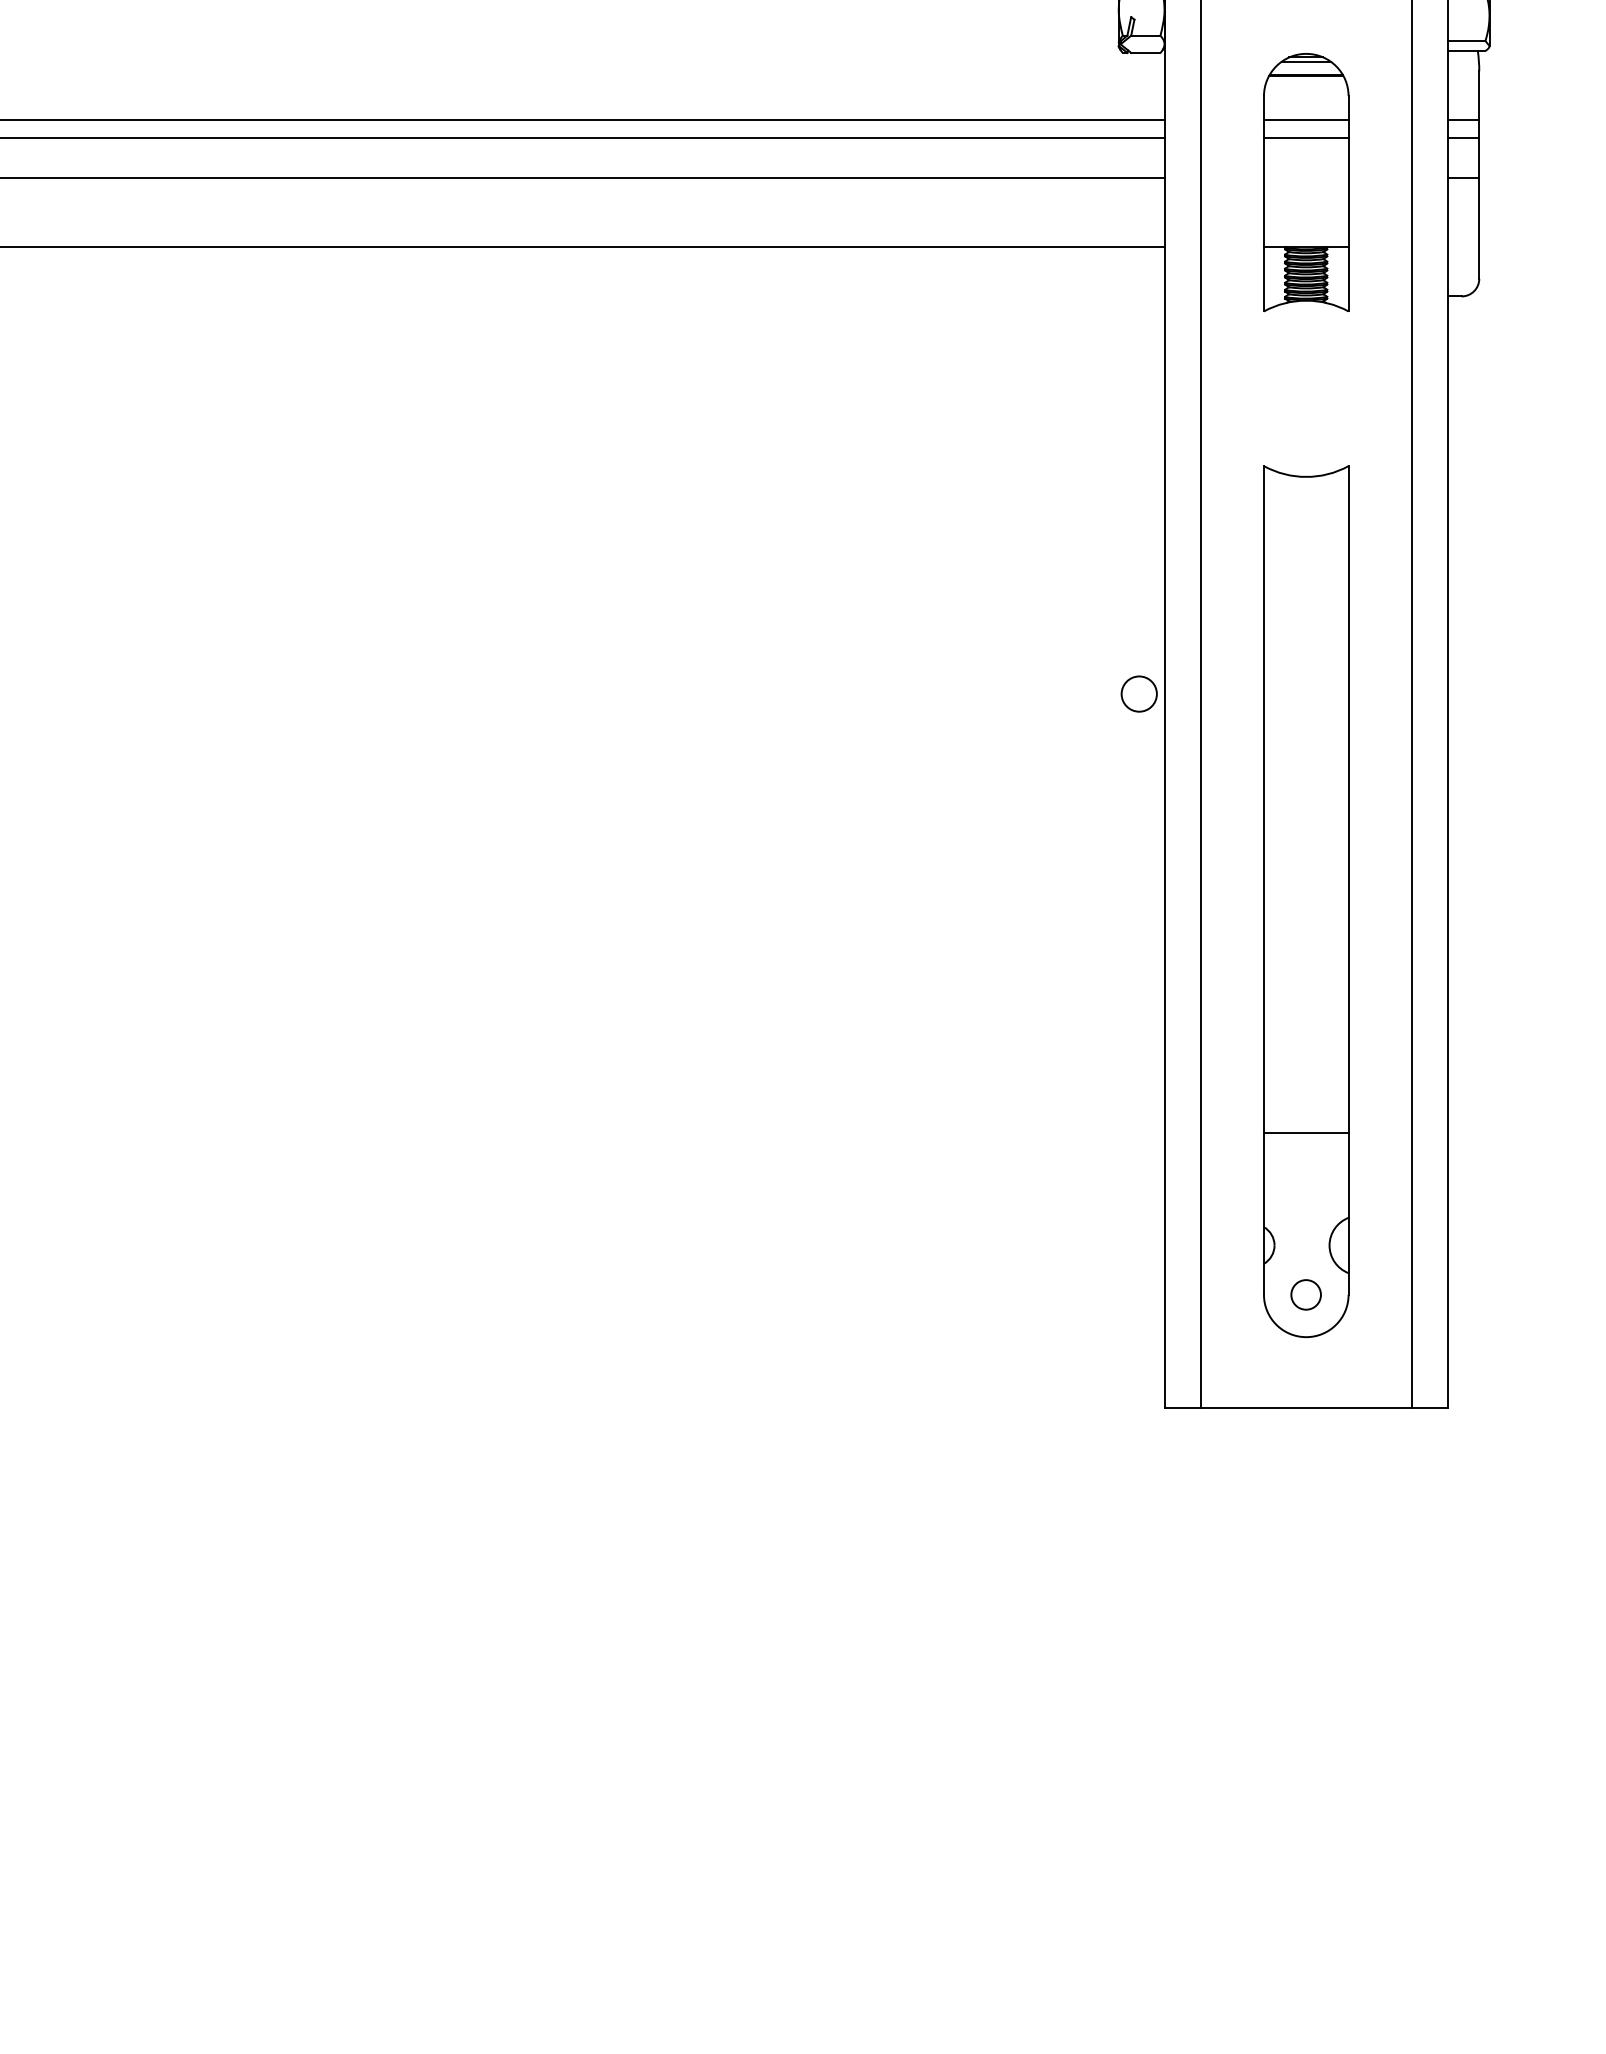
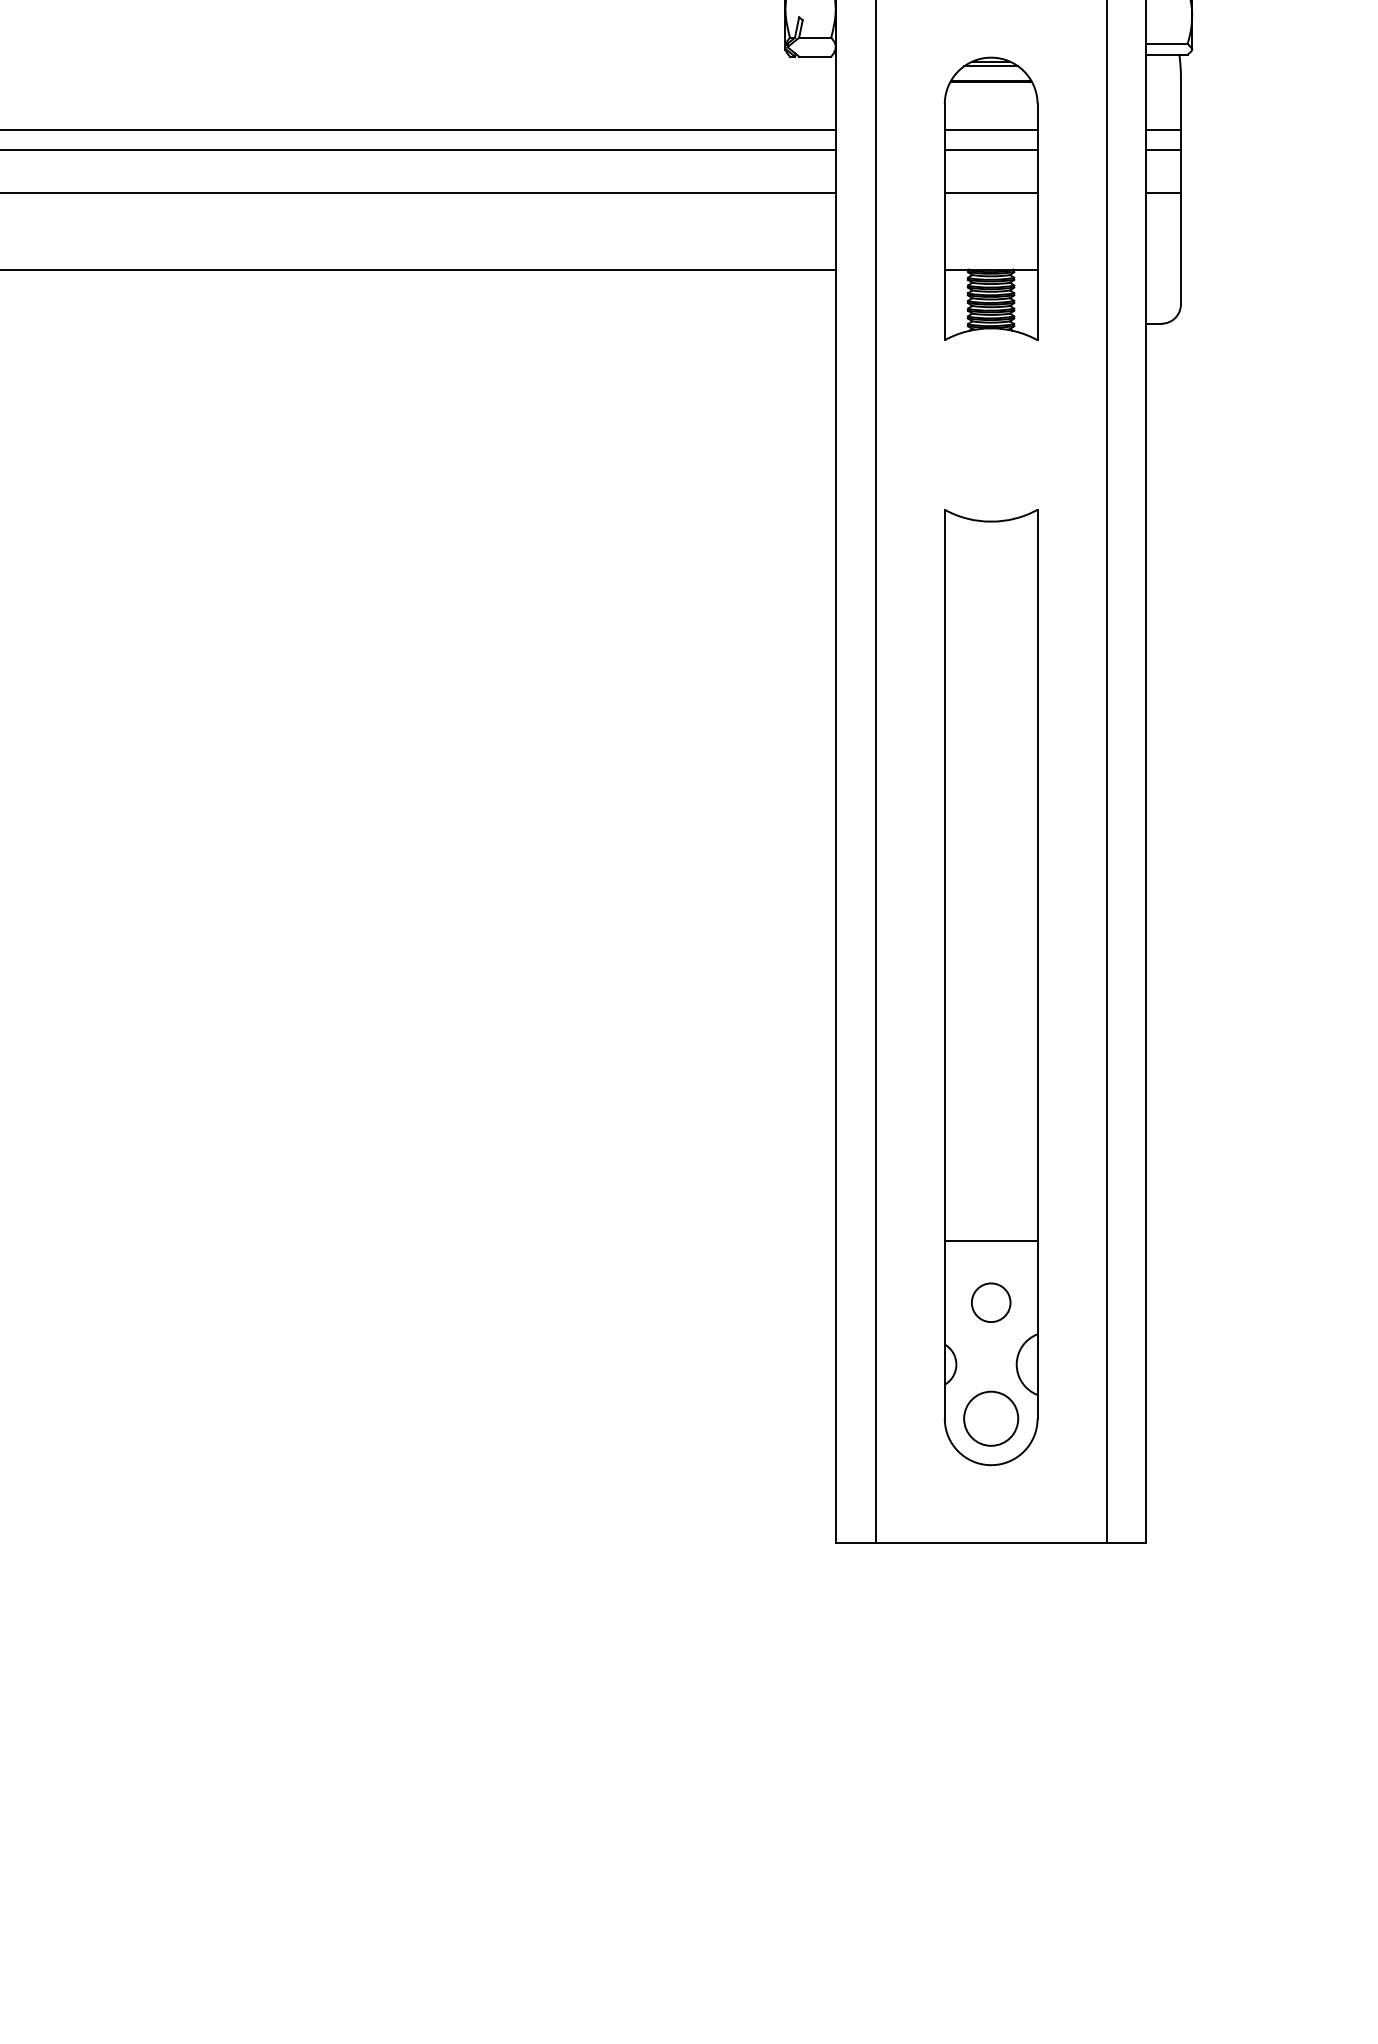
line: (1305, 177) -> (990, 193), added
circle: (1138, 693) -> (990, 1302), moved
circle: (1305, 1294) -> (990, 1418), size x1.67

